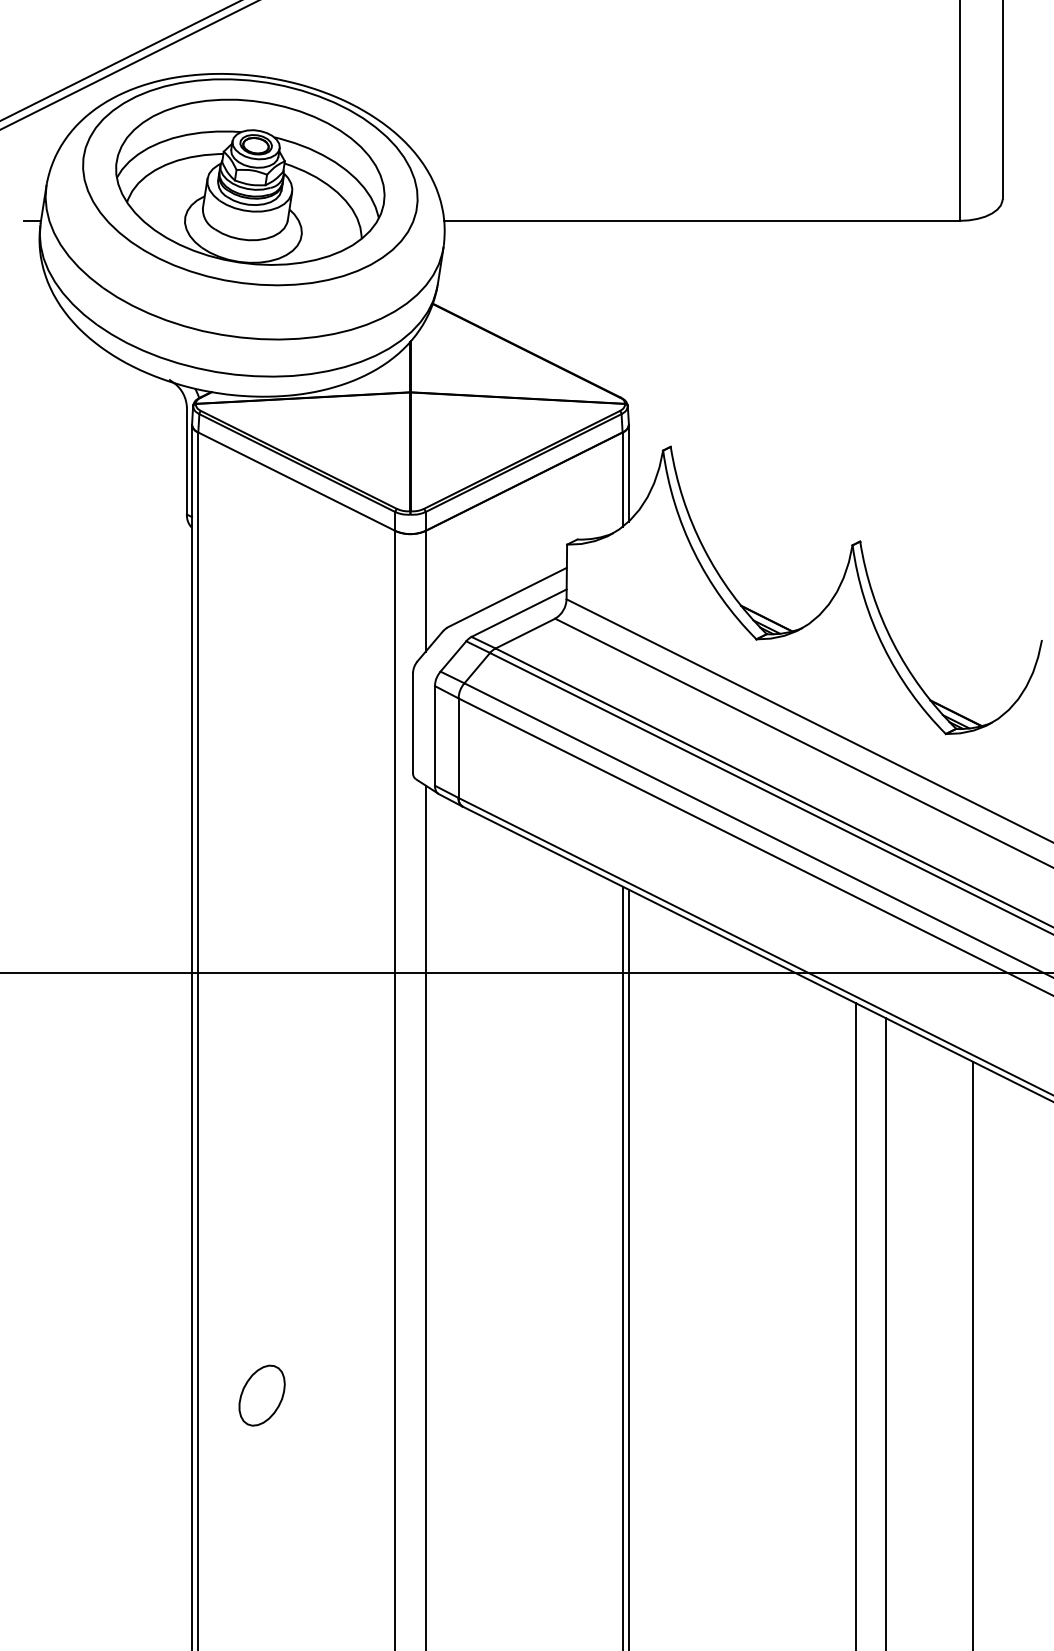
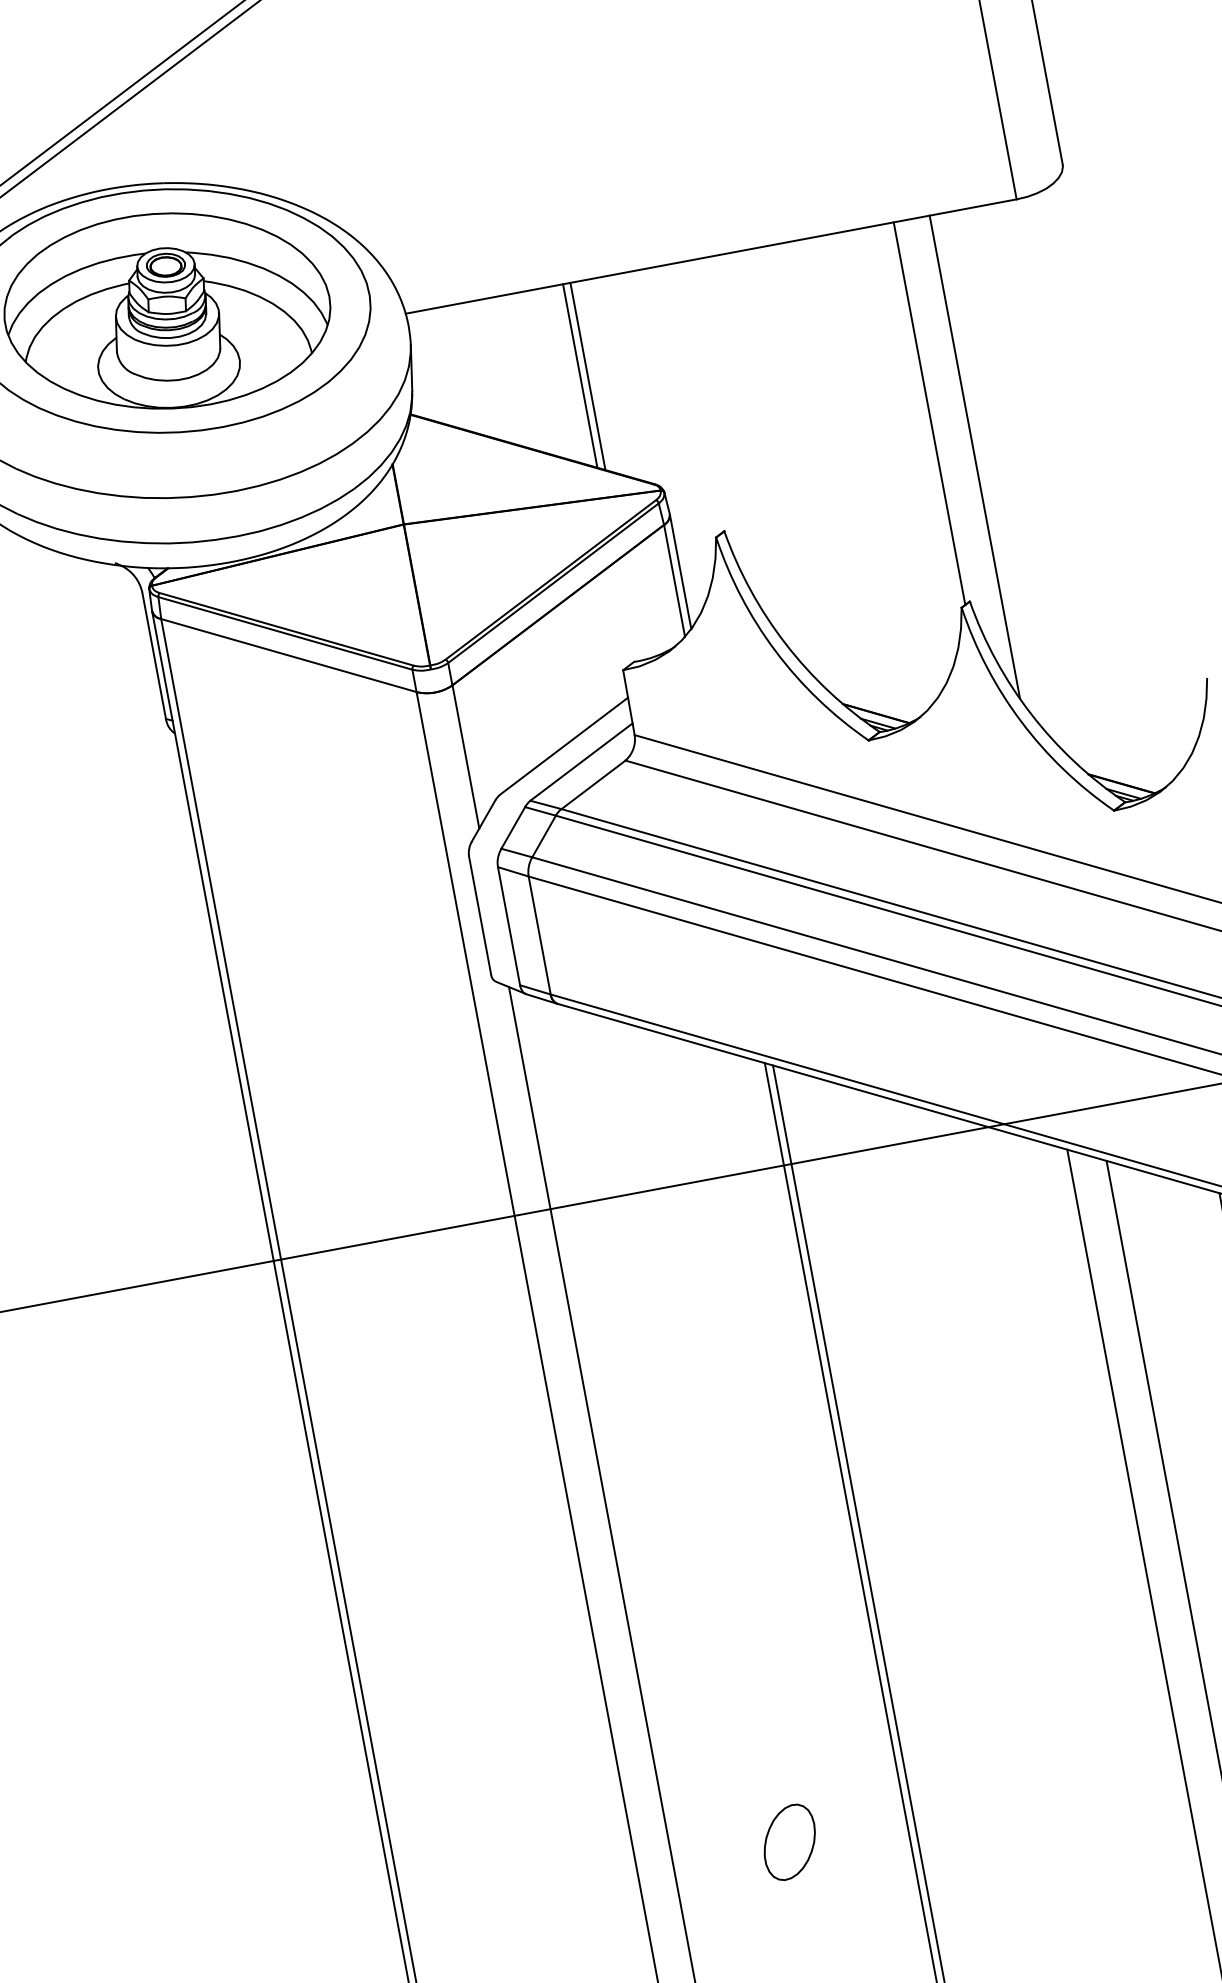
line: (576, 297) -> (579, 375), added
line: (583, 299) -> (588, 376), added
line: (855, 381) -> (928, 412), added
line: (886, 424) -> (975, 456), added
part: (261, 1395) -> (789, 1842), moved

